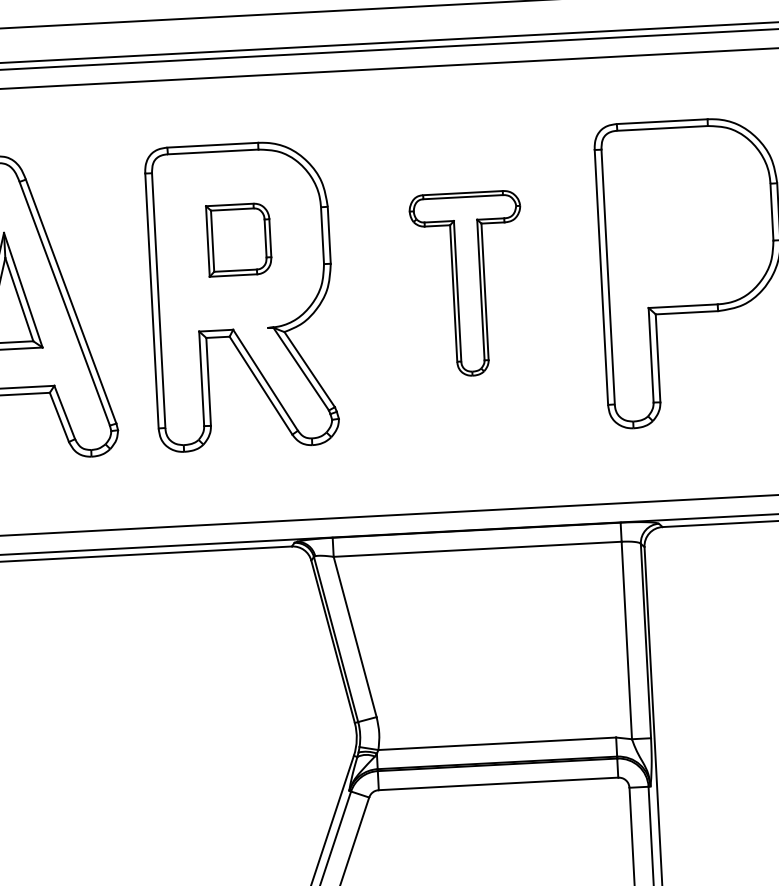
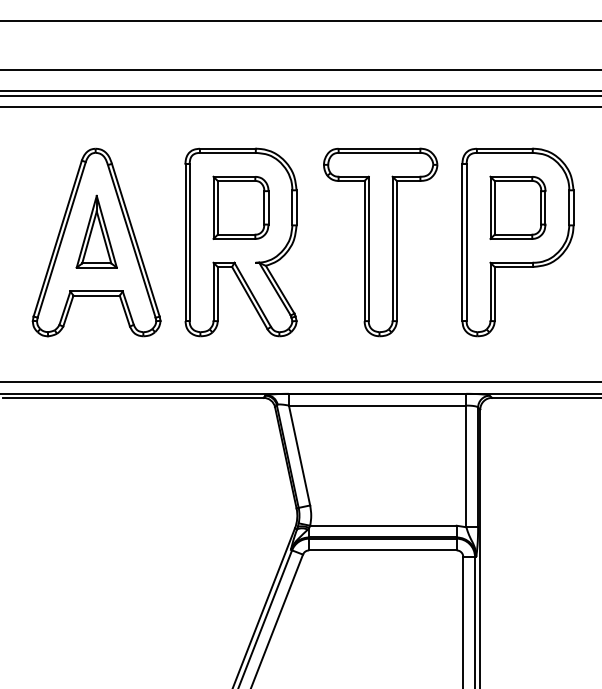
part: (687, 215) -> (517, 207), added
part: (238, 239) -> (240, 207), size x1.43
part: (468, 284) -> (380, 242), size x1.67

